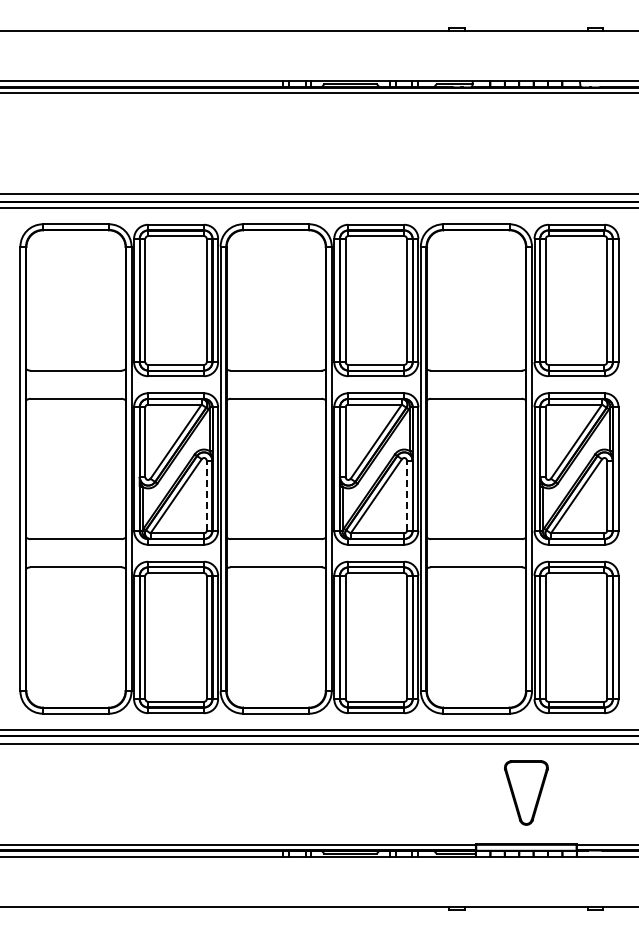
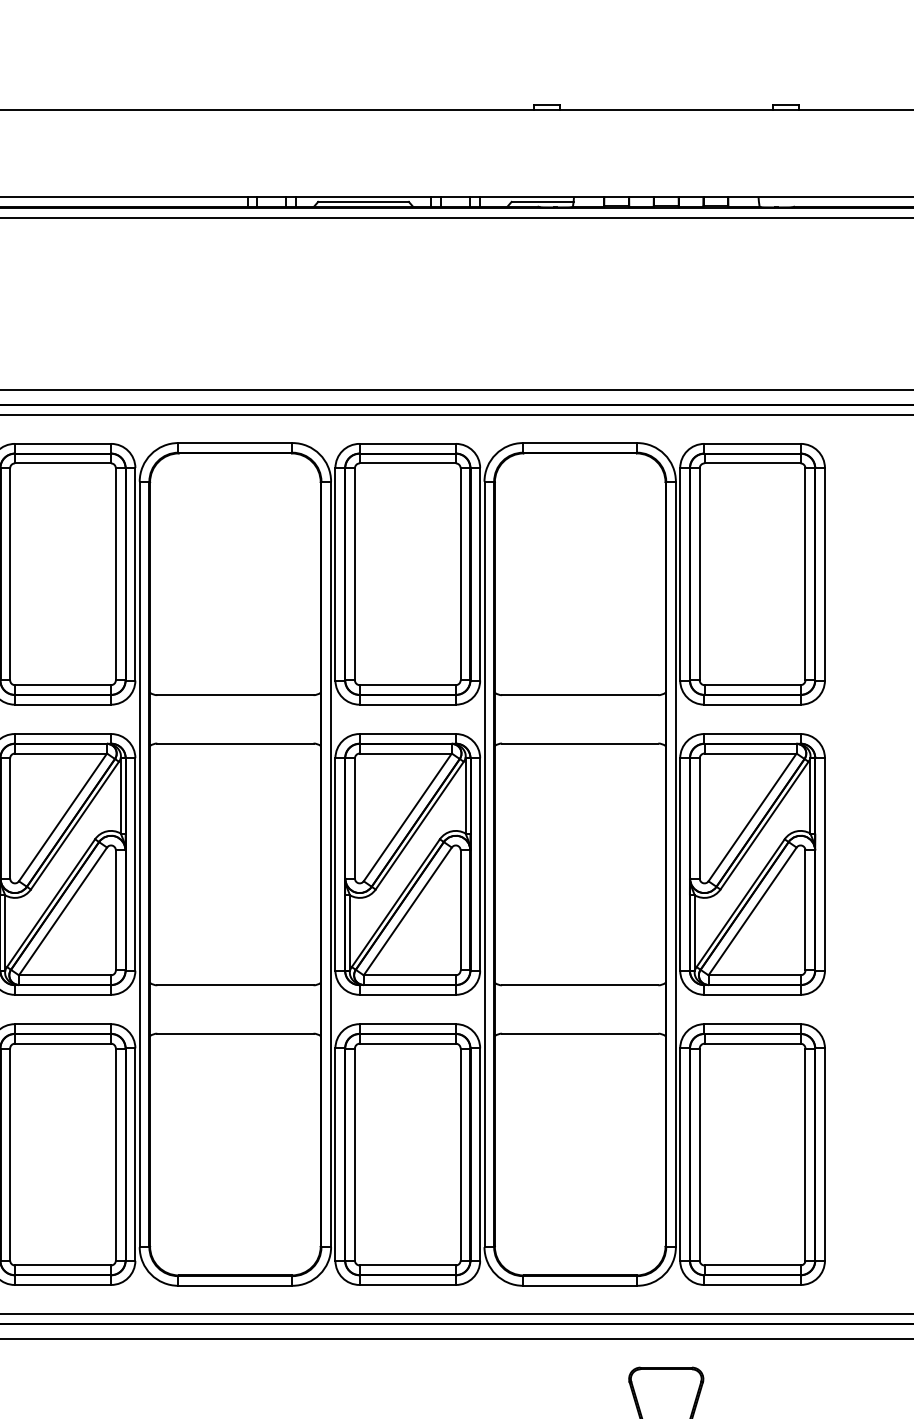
line: (206, 495) -> (115, 910), dashed -> solid
line: (407, 495) -> (461, 910), dashed -> solid

